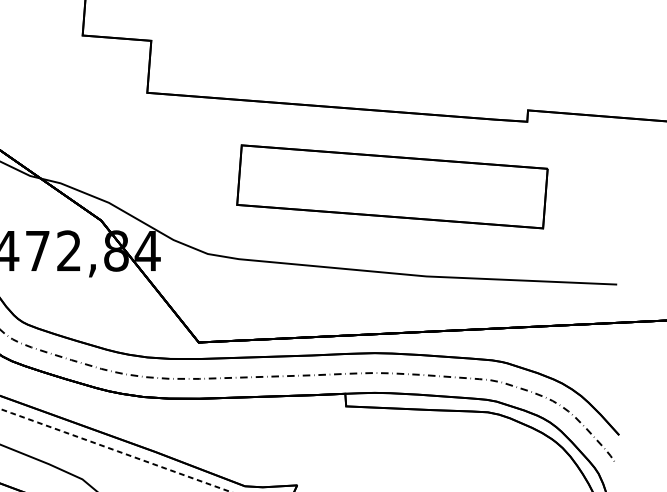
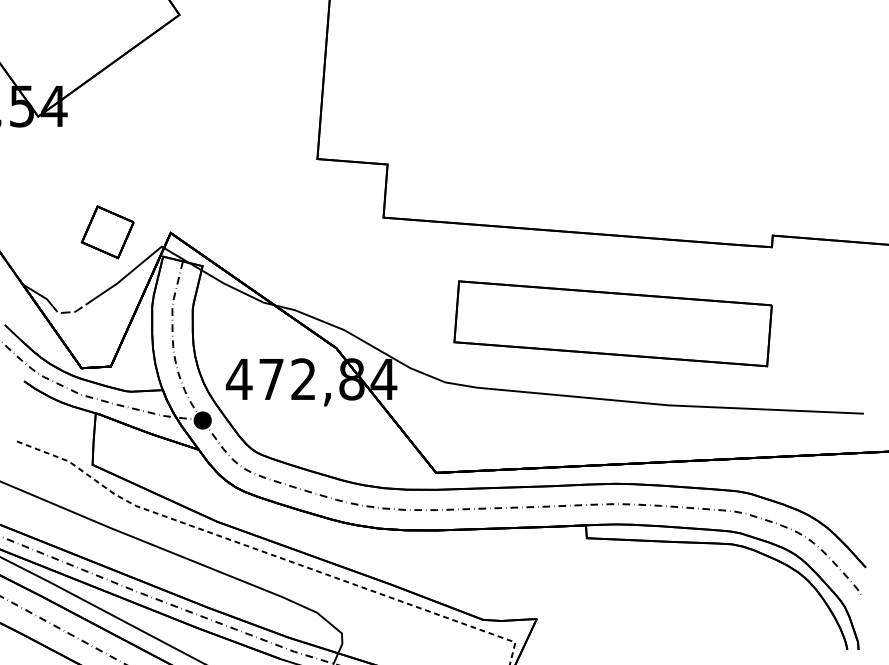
part: (391, 186) -> (612, 323), moved

